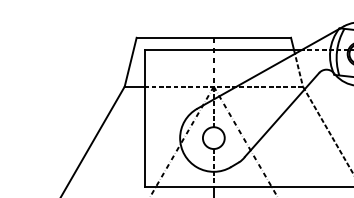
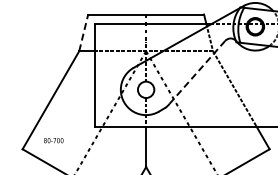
line: (130, 61) -> (83, 32), solid -> dashed
line: (282, 115) -> (197, 72), solid -> dashed

